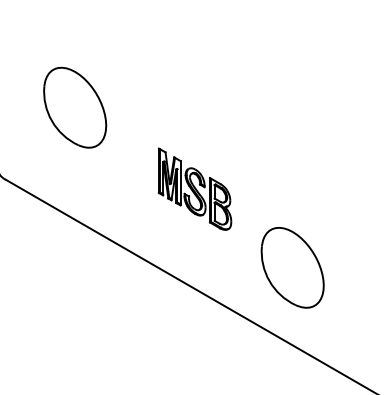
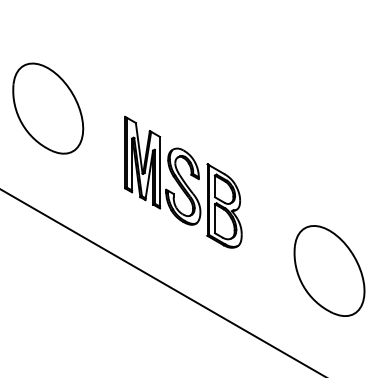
part: (75, 107) -> (48, 108), moved
part: (194, 189) -> (182, 182), size x1.43
part: (292, 267) -> (329, 270), moved

